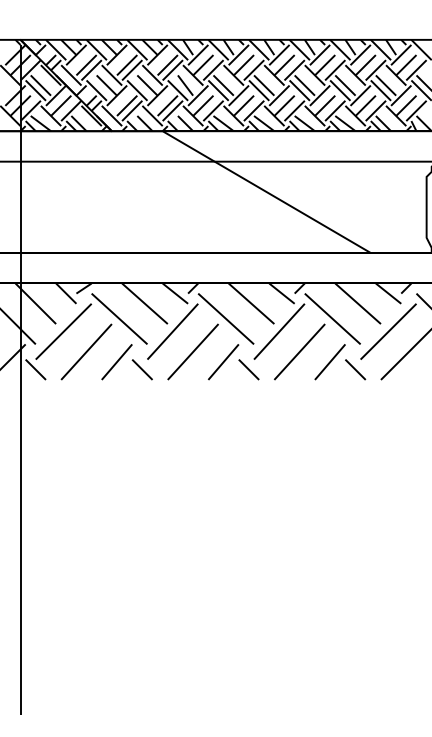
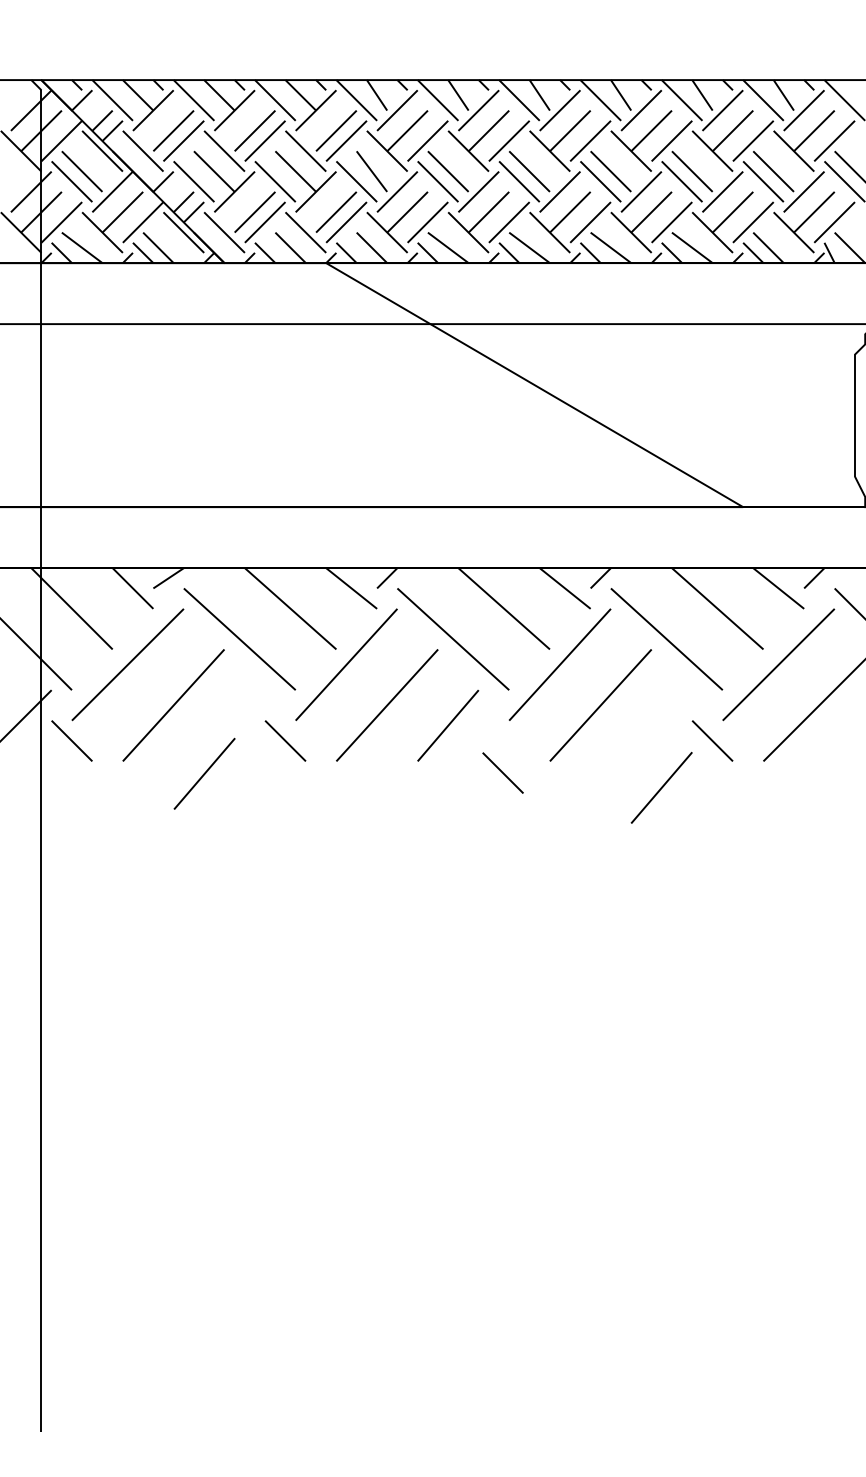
line: (116, 362) -> (203, 774), moved
line: (329, 362) -> (660, 788), moved
line: (248, 369) -> (502, 772), moved

